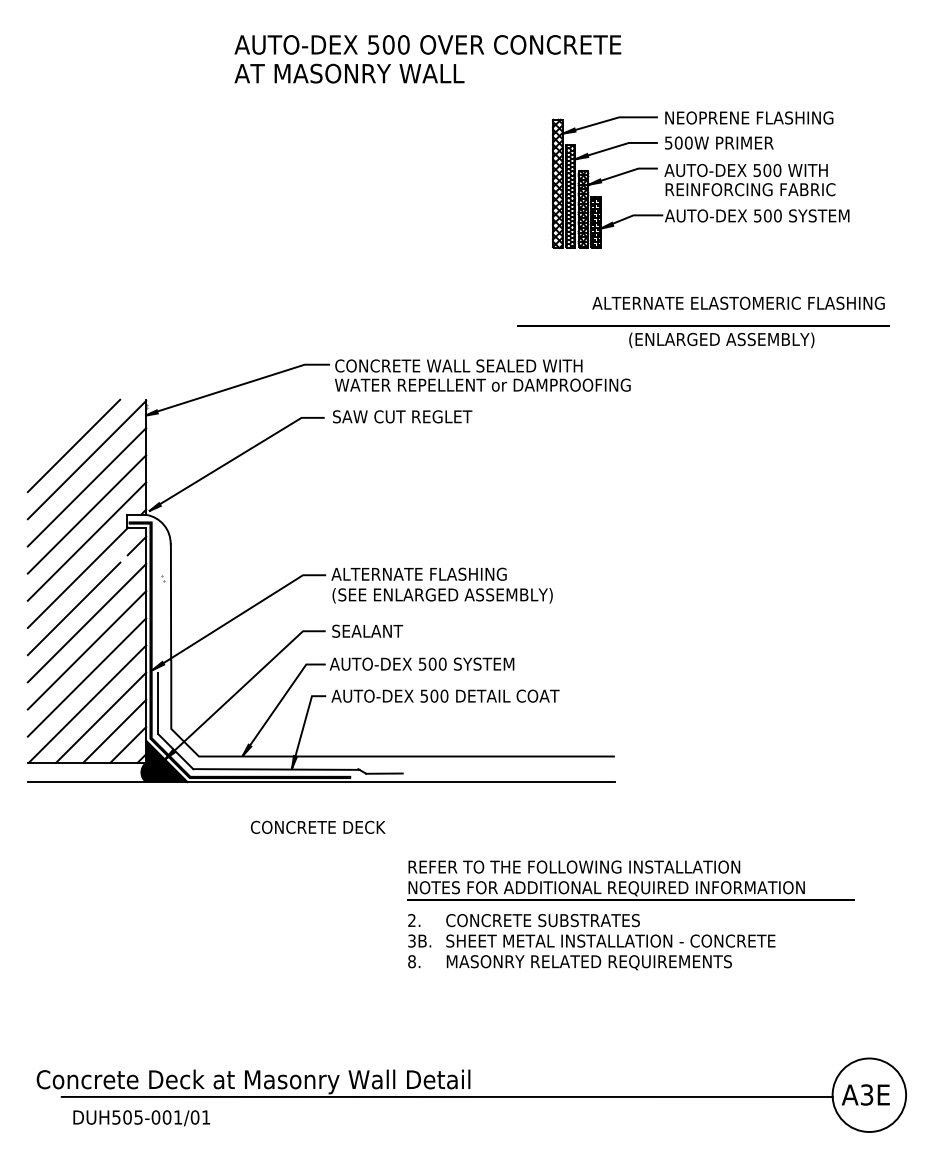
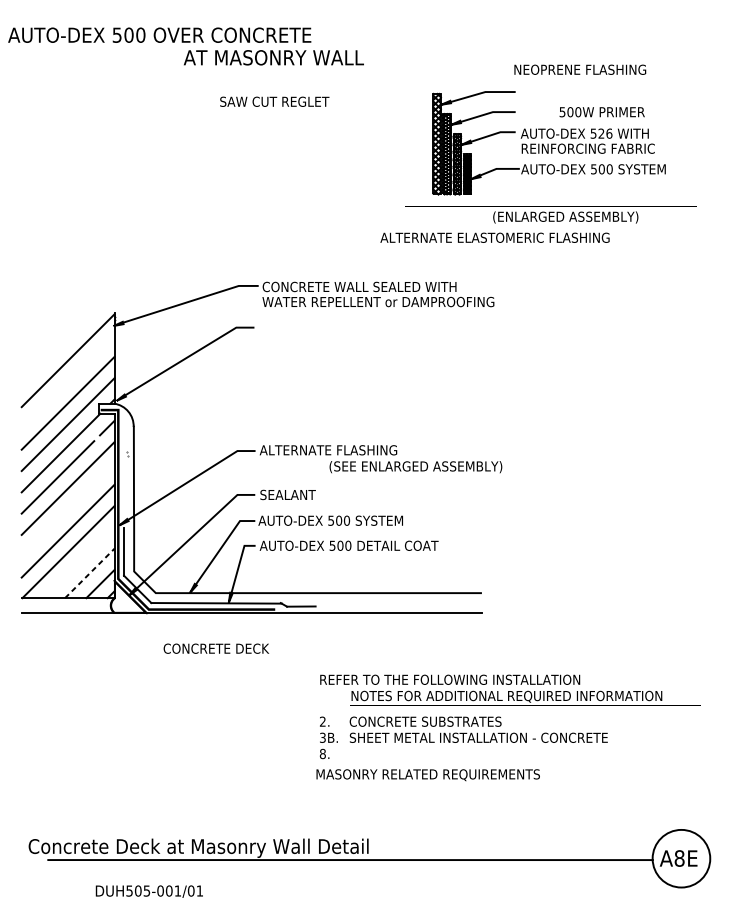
text: (427, 44) -> (159, 34), moved
text: (749, 117) -> (580, 69), moved
text: (719, 142) -> (602, 111), moved
text: (772, 170) -> (605, 133), 500 -> 526
text: (738, 302) -> (494, 237), moved
text: (703, 336) -> (551, 214), moved
text: (402, 416) -> (274, 101), moved
line: (73, 445) -> (57, 349), removed
line: (86, 487) -> (67, 382), removed
text: (442, 595) -> (415, 466), moved
line: (86, 650) -> (67, 510), removed
line: (101, 717) -> (79, 562), removed
line: (114, 731) -> (89, 573), solid -> dashed
fill: (163, 761) -> (128, 597), removed
text: (318, 826) -> (216, 648), moved
text: (630, 890) -> (525, 698), moved
text: (588, 962) -> (427, 775), moved
text: (866, 1094) -> (679, 858), A3E -> A8E
text: (141, 1118) -> (149, 891), moved

